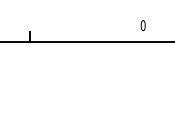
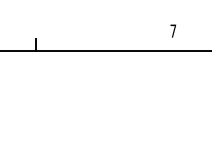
text: (142, 25) -> (172, 30), 0 -> 7

